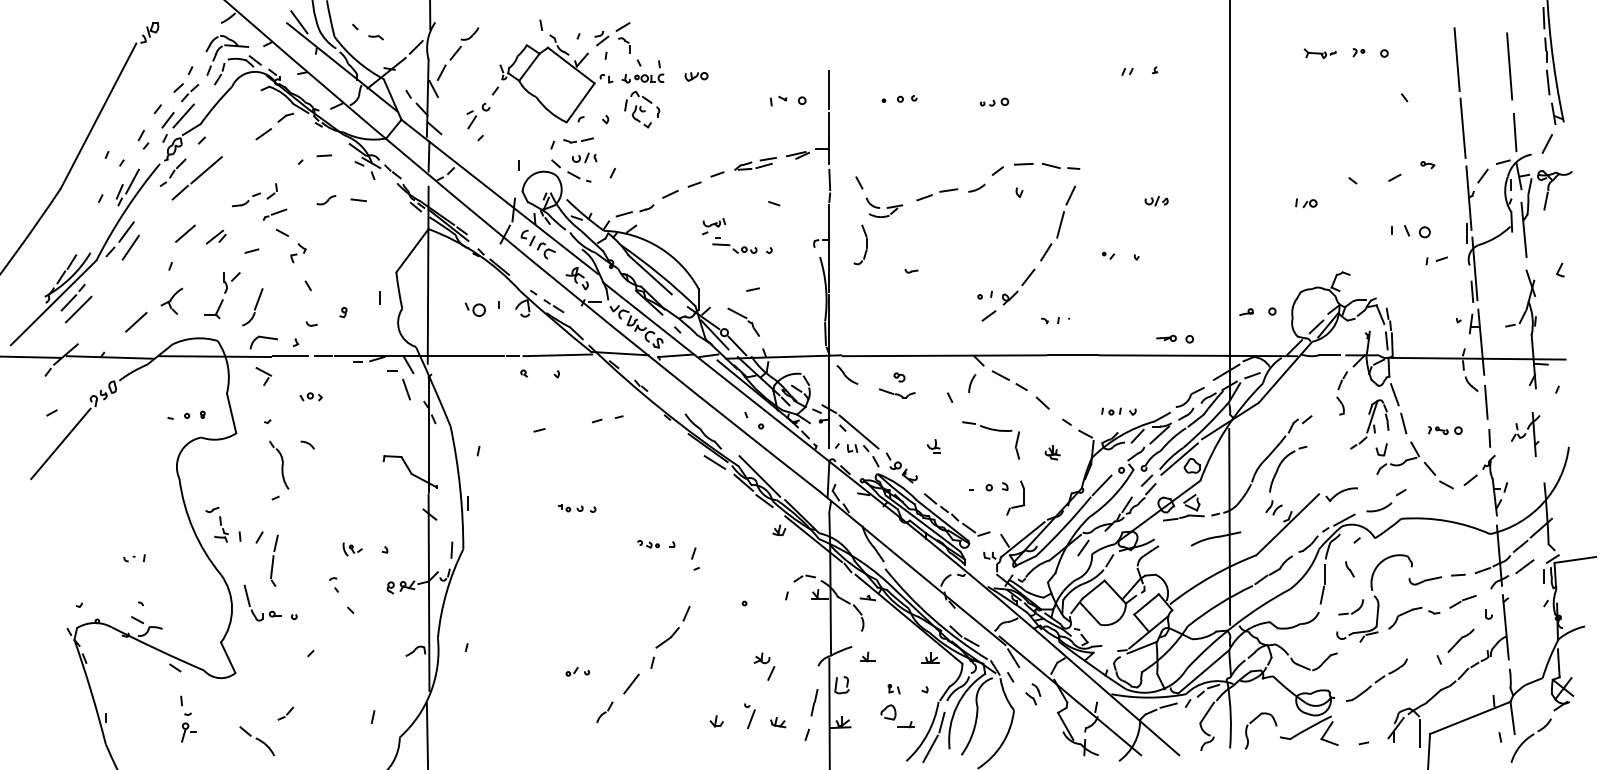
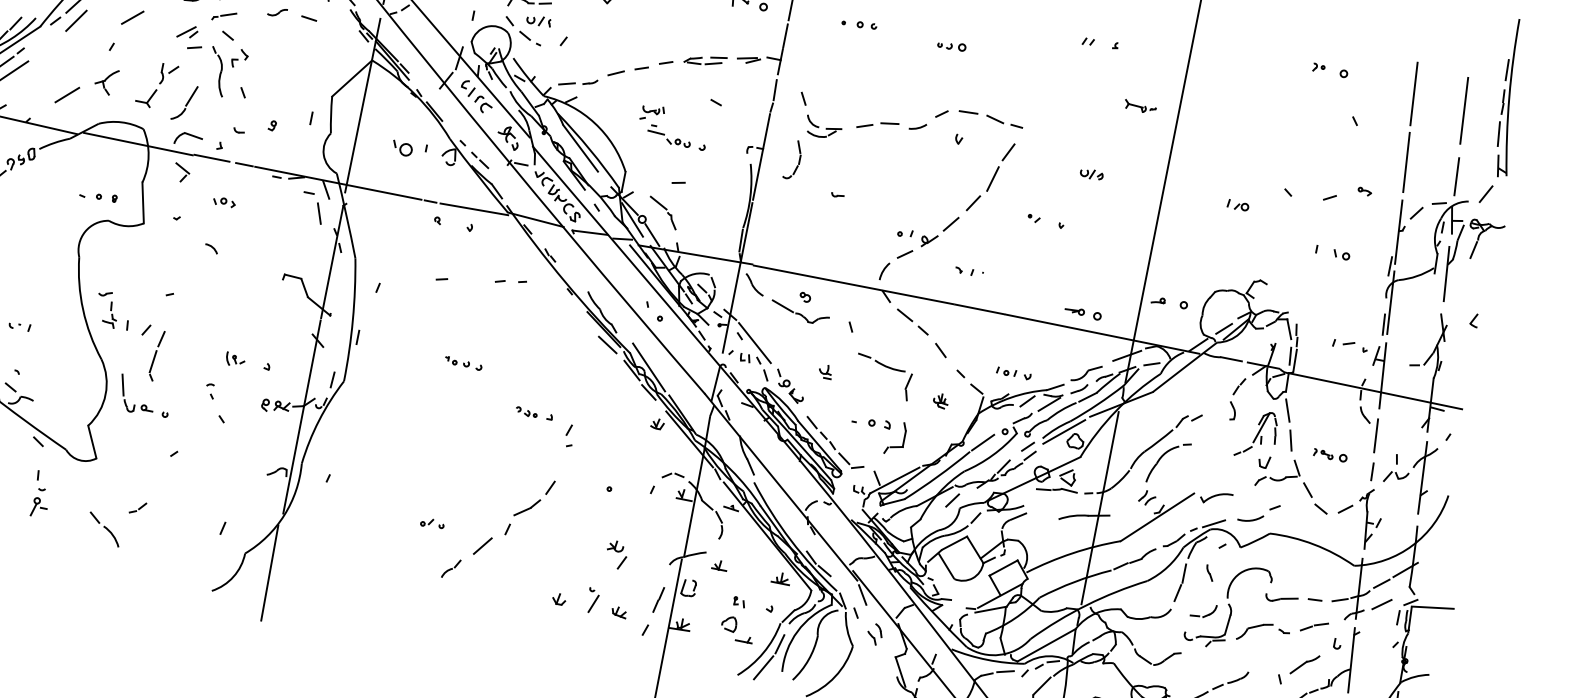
part: (1319, 53) -> (1139, 106), moved
part: (1417, 231) -> (1341, 254), size x0.62
part: (215, 236) -> (187, 31), moved
part: (1436, 260) -> (1343, 343), moved
arc: (972, 382) -> (885, 270), moved
part: (897, 393) -> (800, 312), size x1.67
part: (1525, 434) -> (1408, 474), size x1.67
part: (279, 464) -> (218, 71), moved

